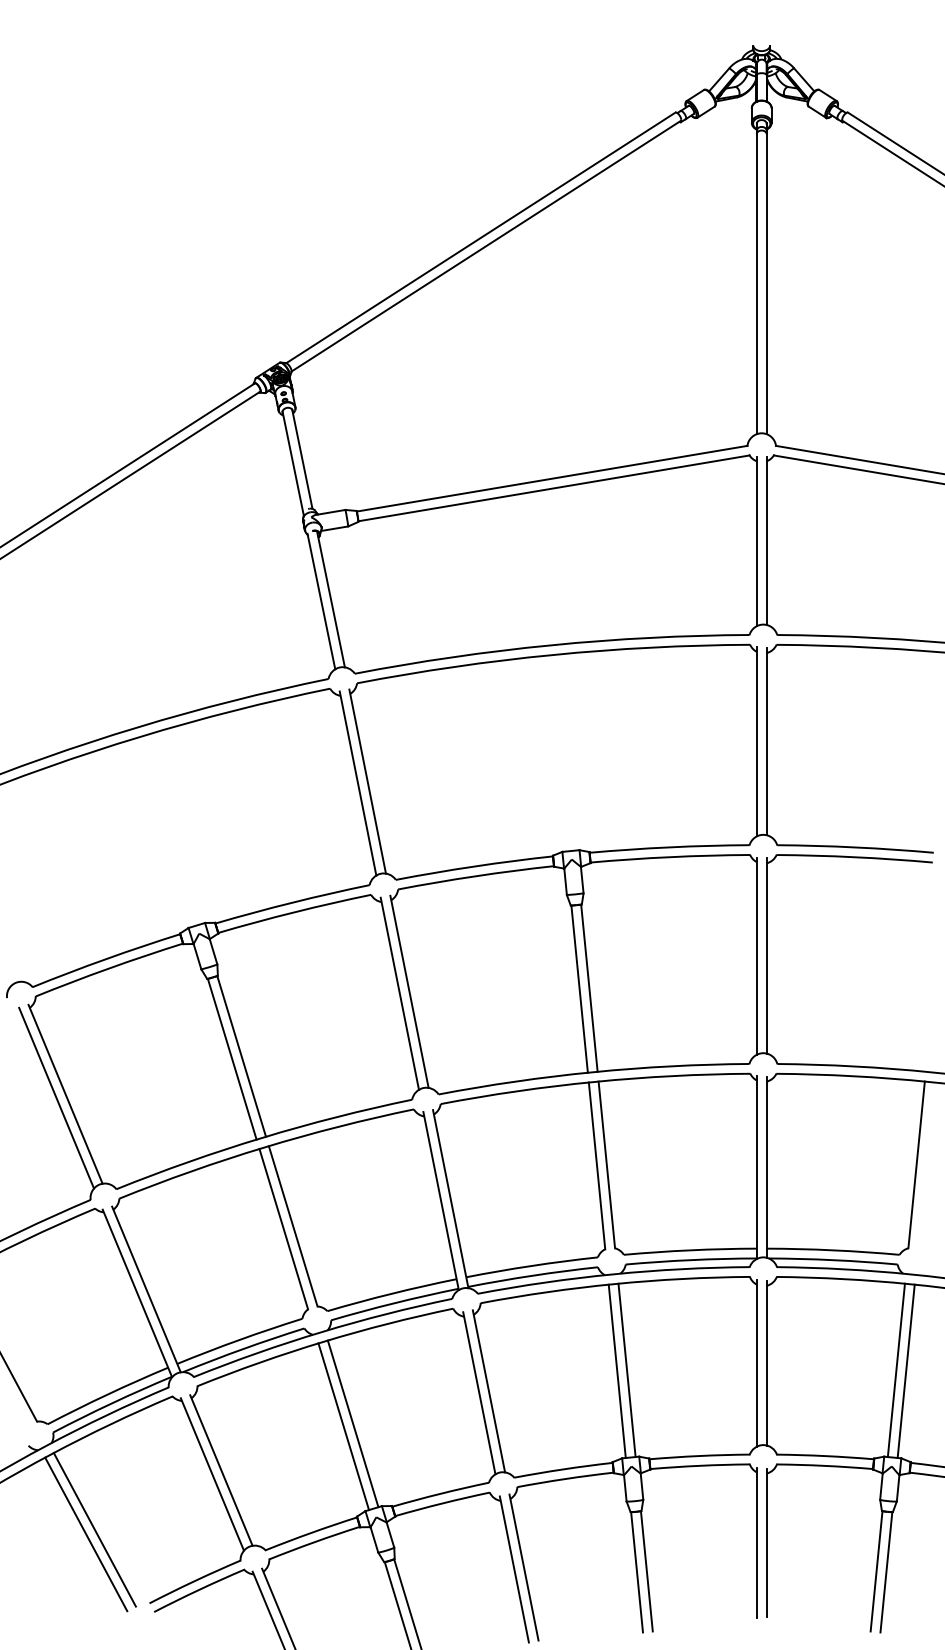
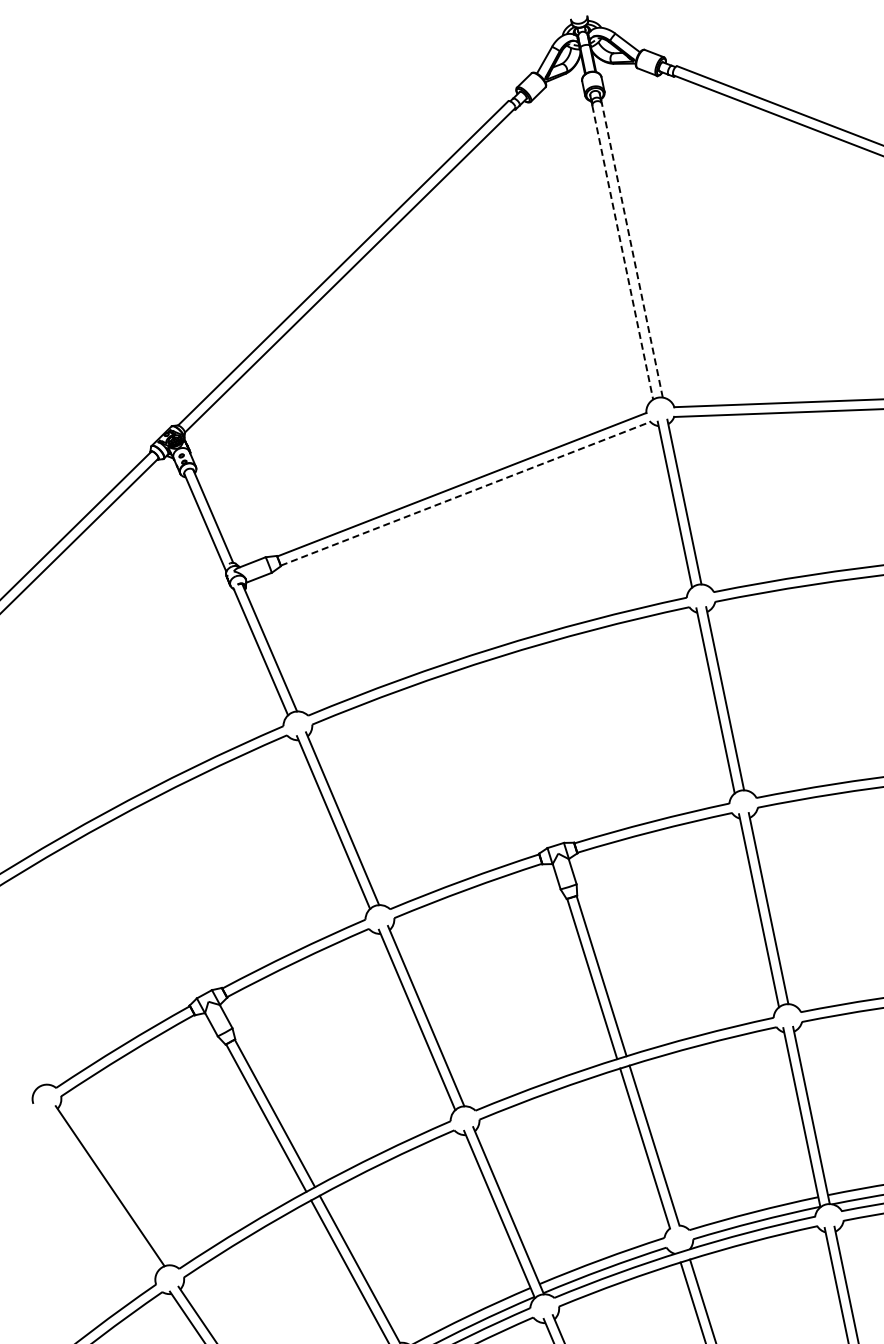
line: (756, 284) -> (622, 253), solid -> dashed
line: (766, 284) -> (632, 251), solid -> dashed
line: (554, 488) -> (466, 493), solid -> dashed
line: (56, 1097) -> (101, 1191), removed

